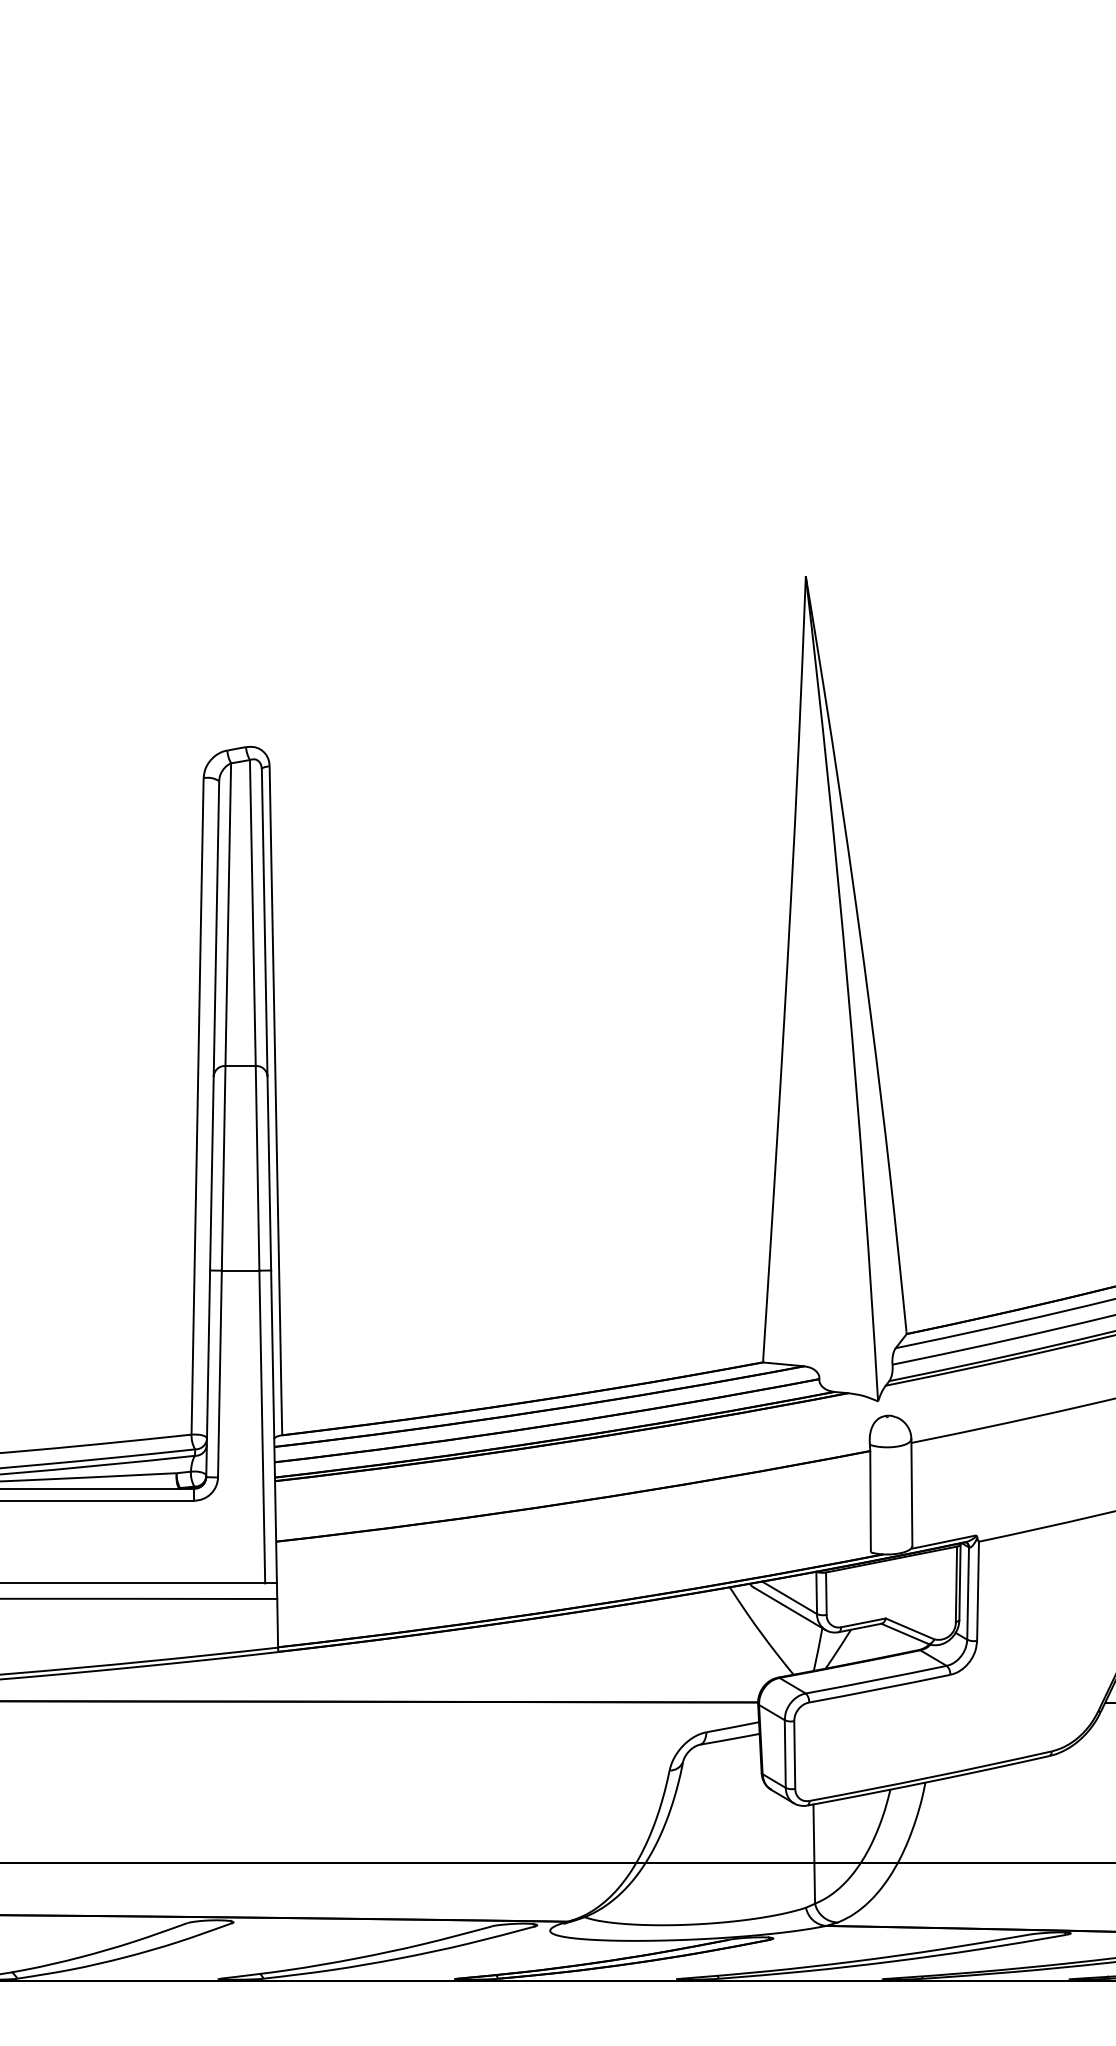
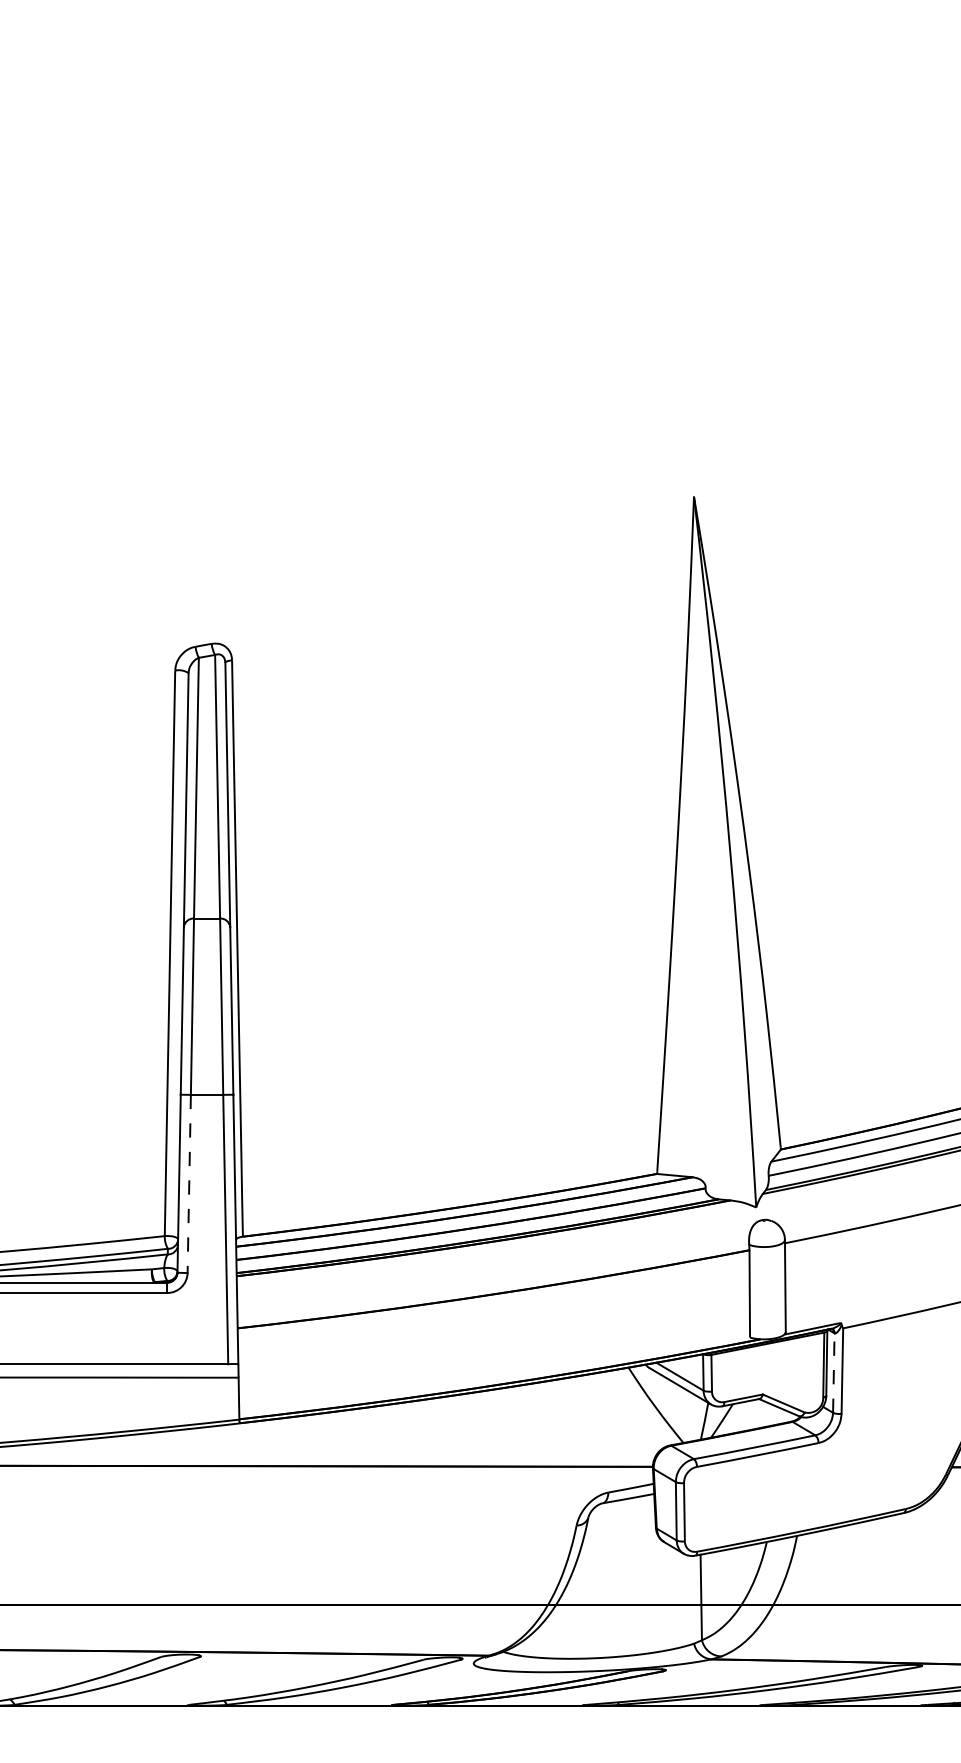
line: (219, 1374) -> (188, 1184), solid -> dashed
line: (968, 1593) -> (834, 1372), solid -> dashed

